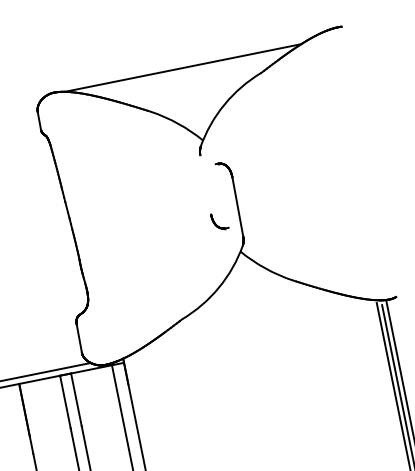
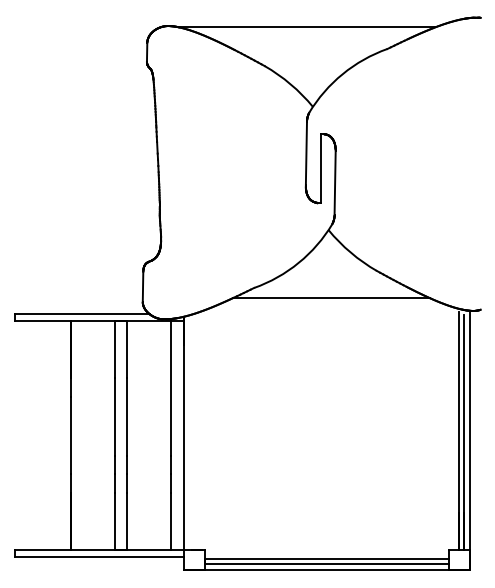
line: (204, 185) -> (305, 153), added
line: (222, 195) -> (321, 168), added
line: (256, 314) -> (331, 298), added

